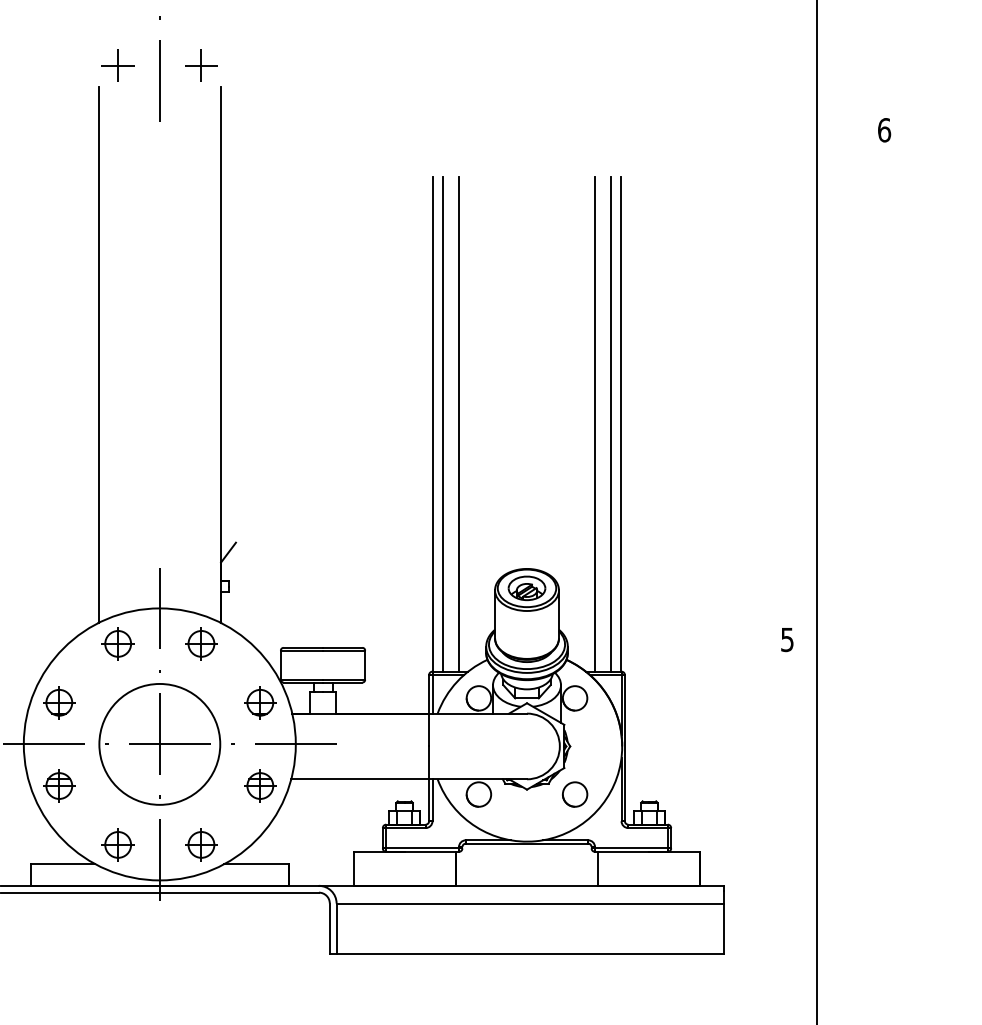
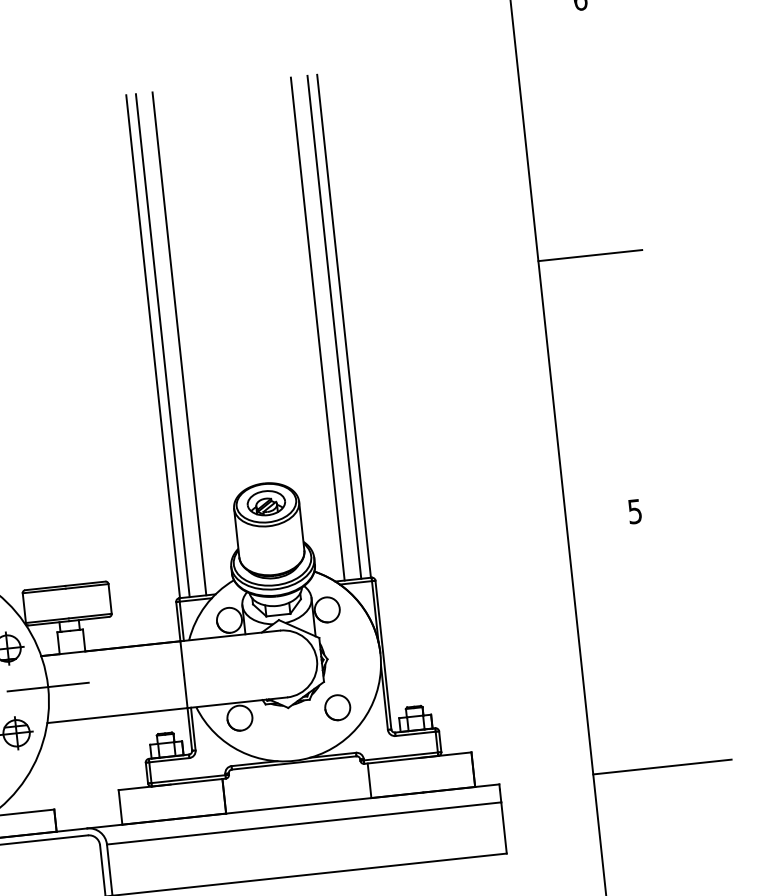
line: (867, 381) -> (590, 255), added
text: (787, 640) -> (635, 512), moved
line: (884, 885) -> (662, 766), added

